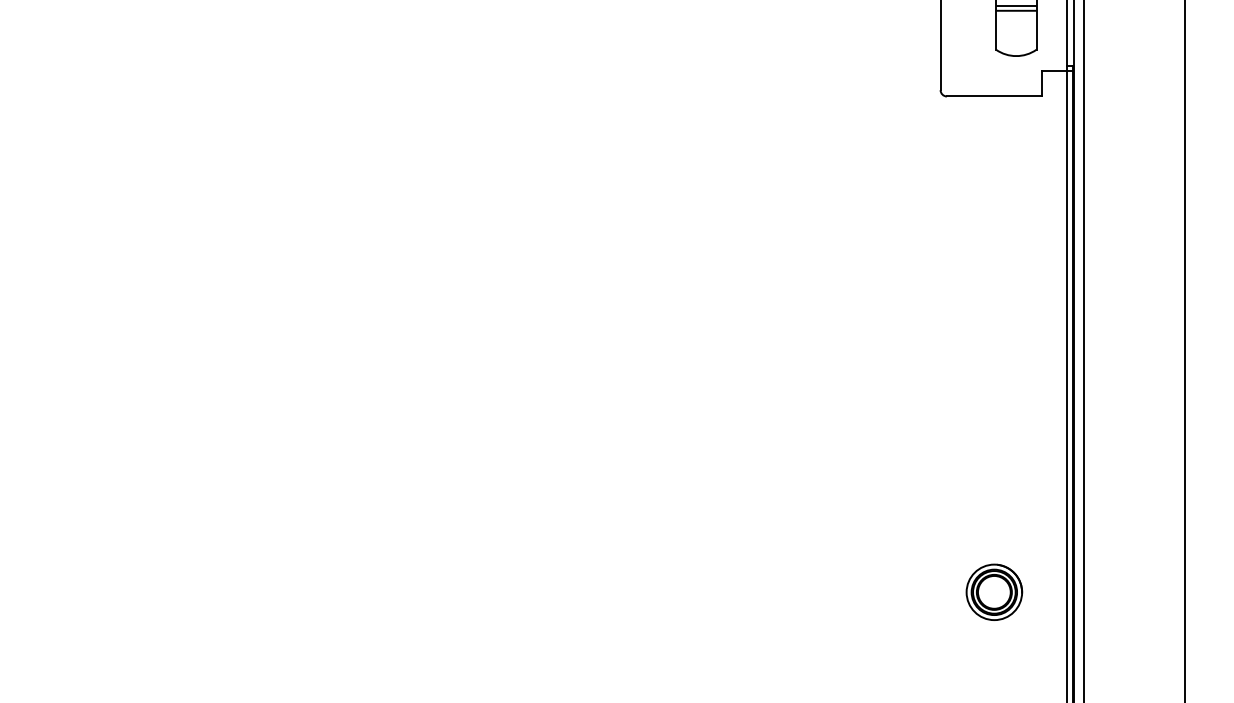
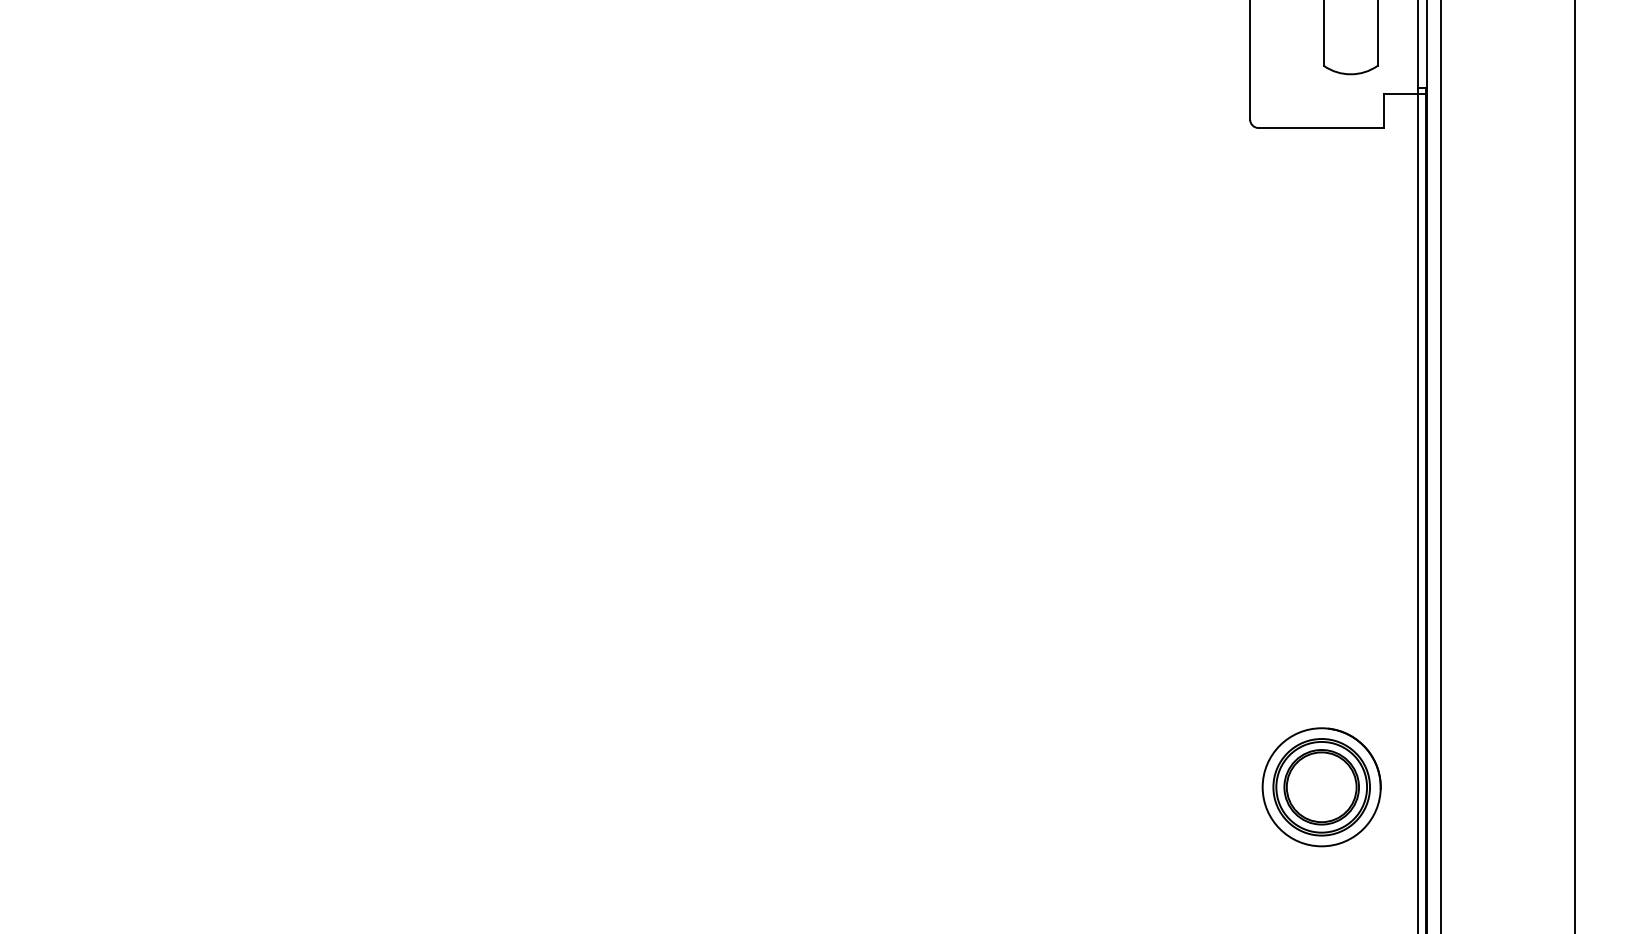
line: (1016, 5) -> (1350, 7), removed
line: (1016, 11) -> (1350, 14), removed
part: (994, 591) -> (1321, 786), size x1.6

